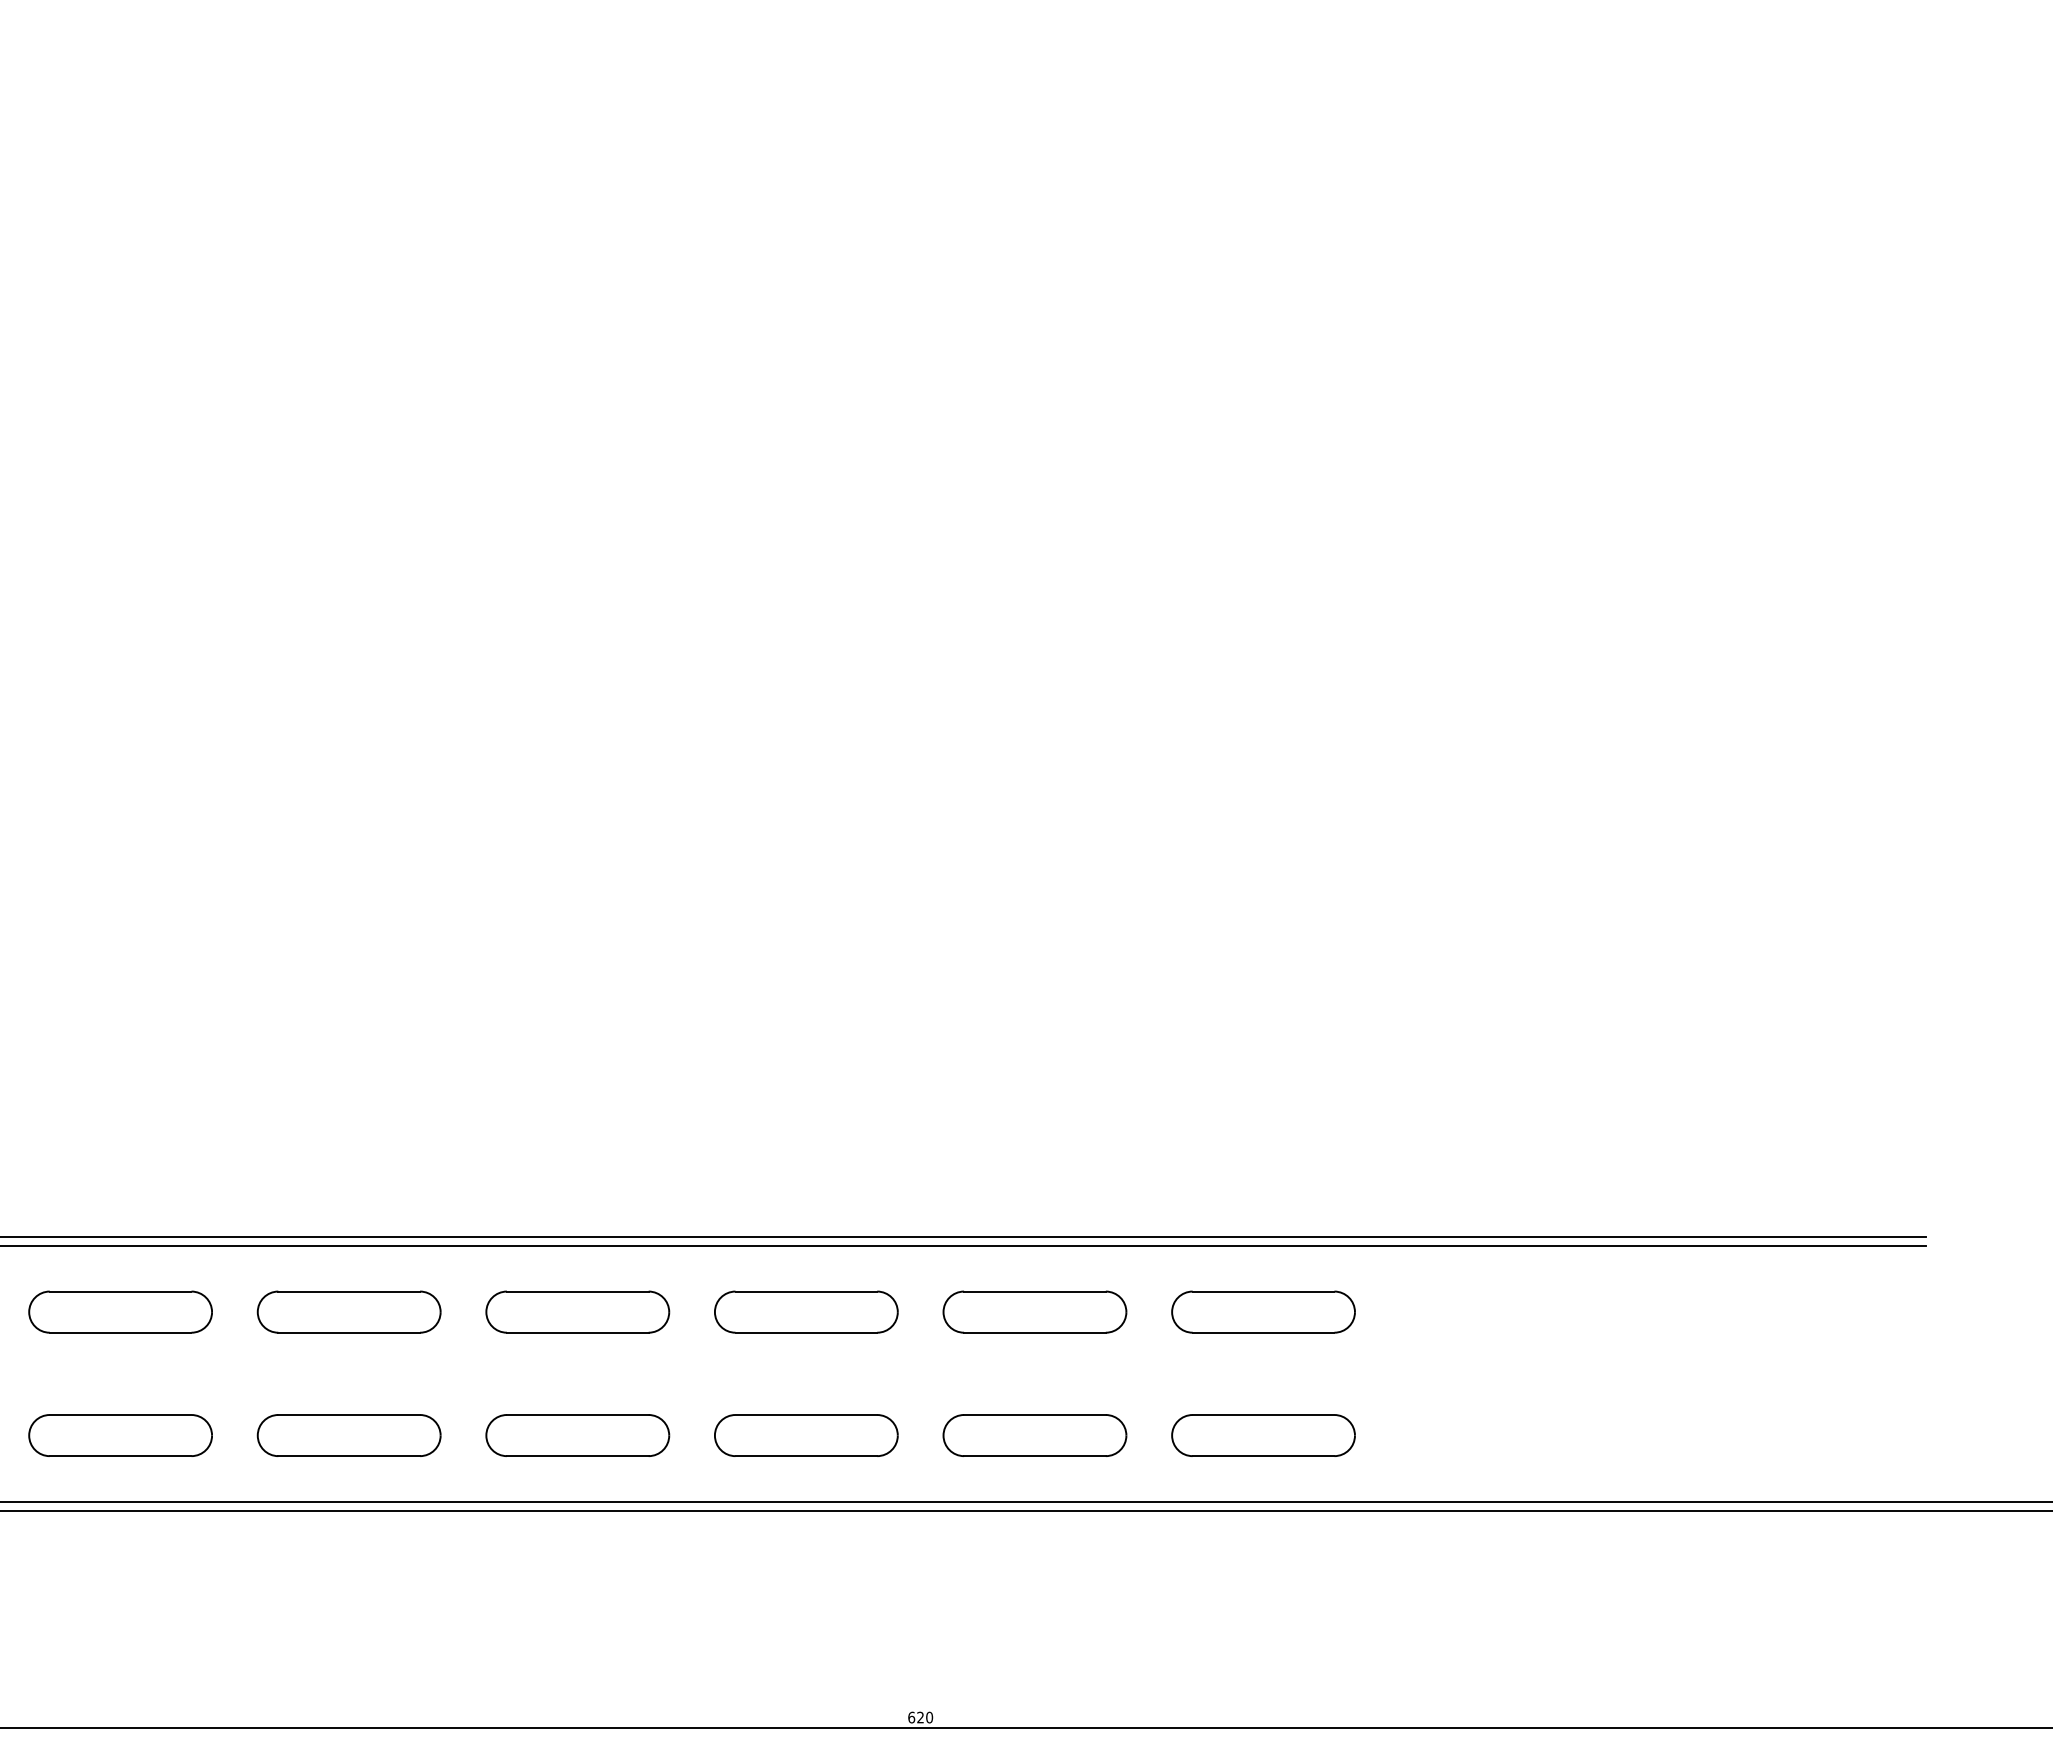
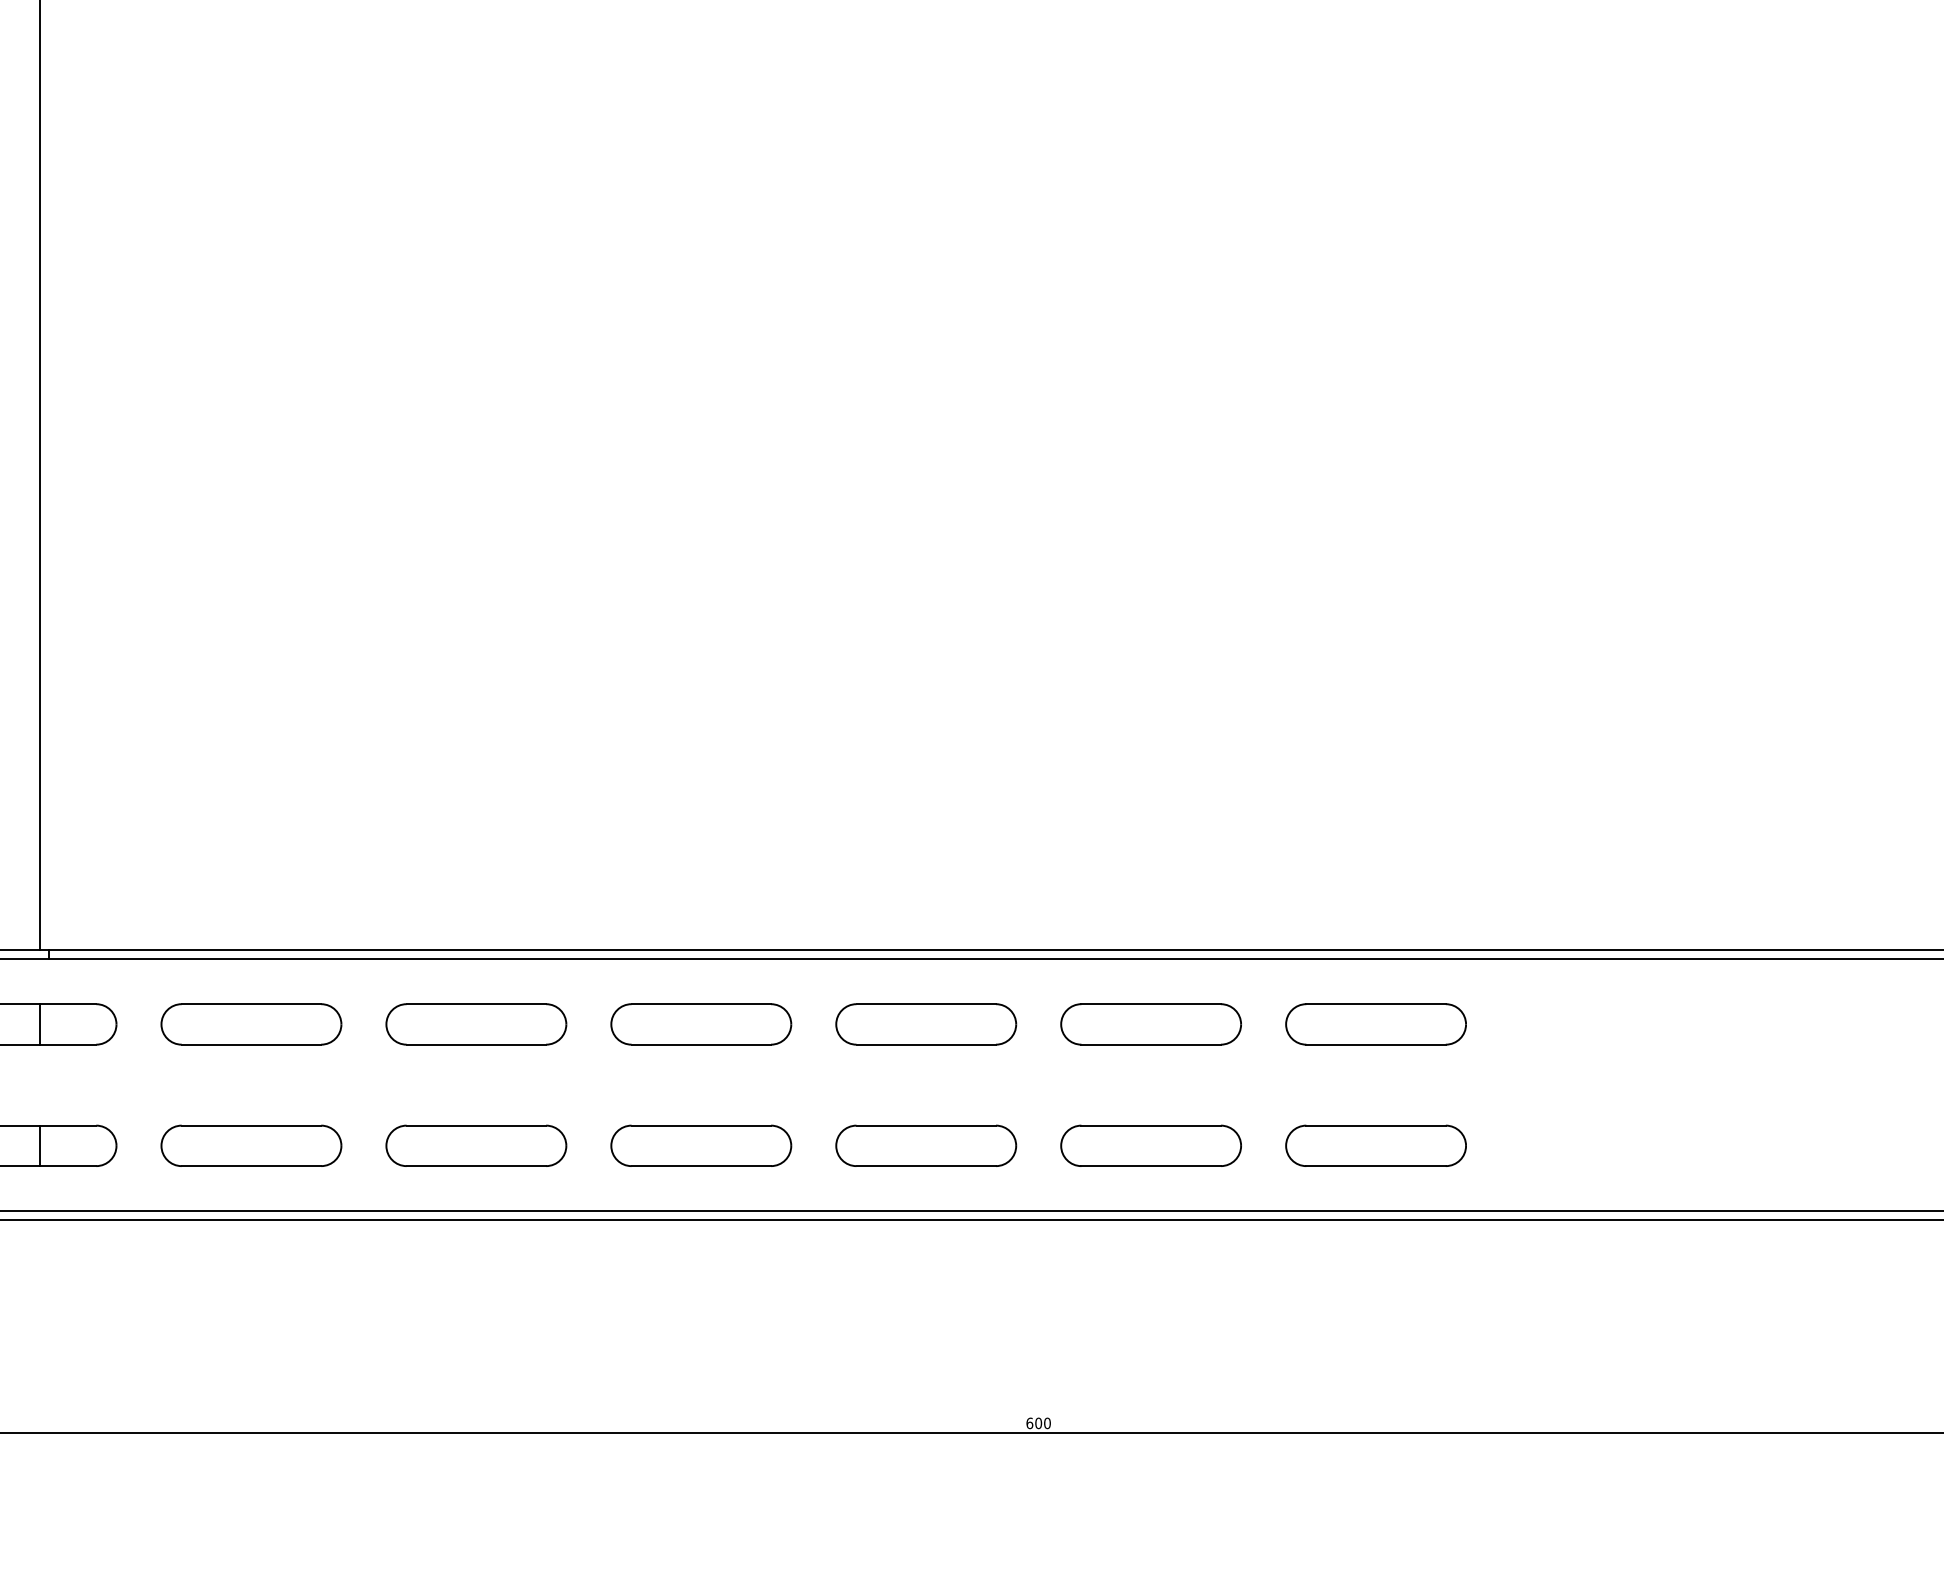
text: (920, 1717) -> (1038, 1423), 620 -> 600

